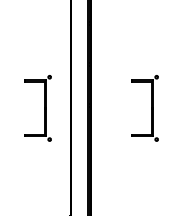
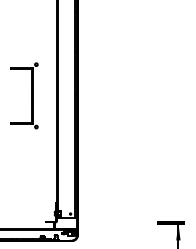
part: (151, 108) -> (138, 95), removed

